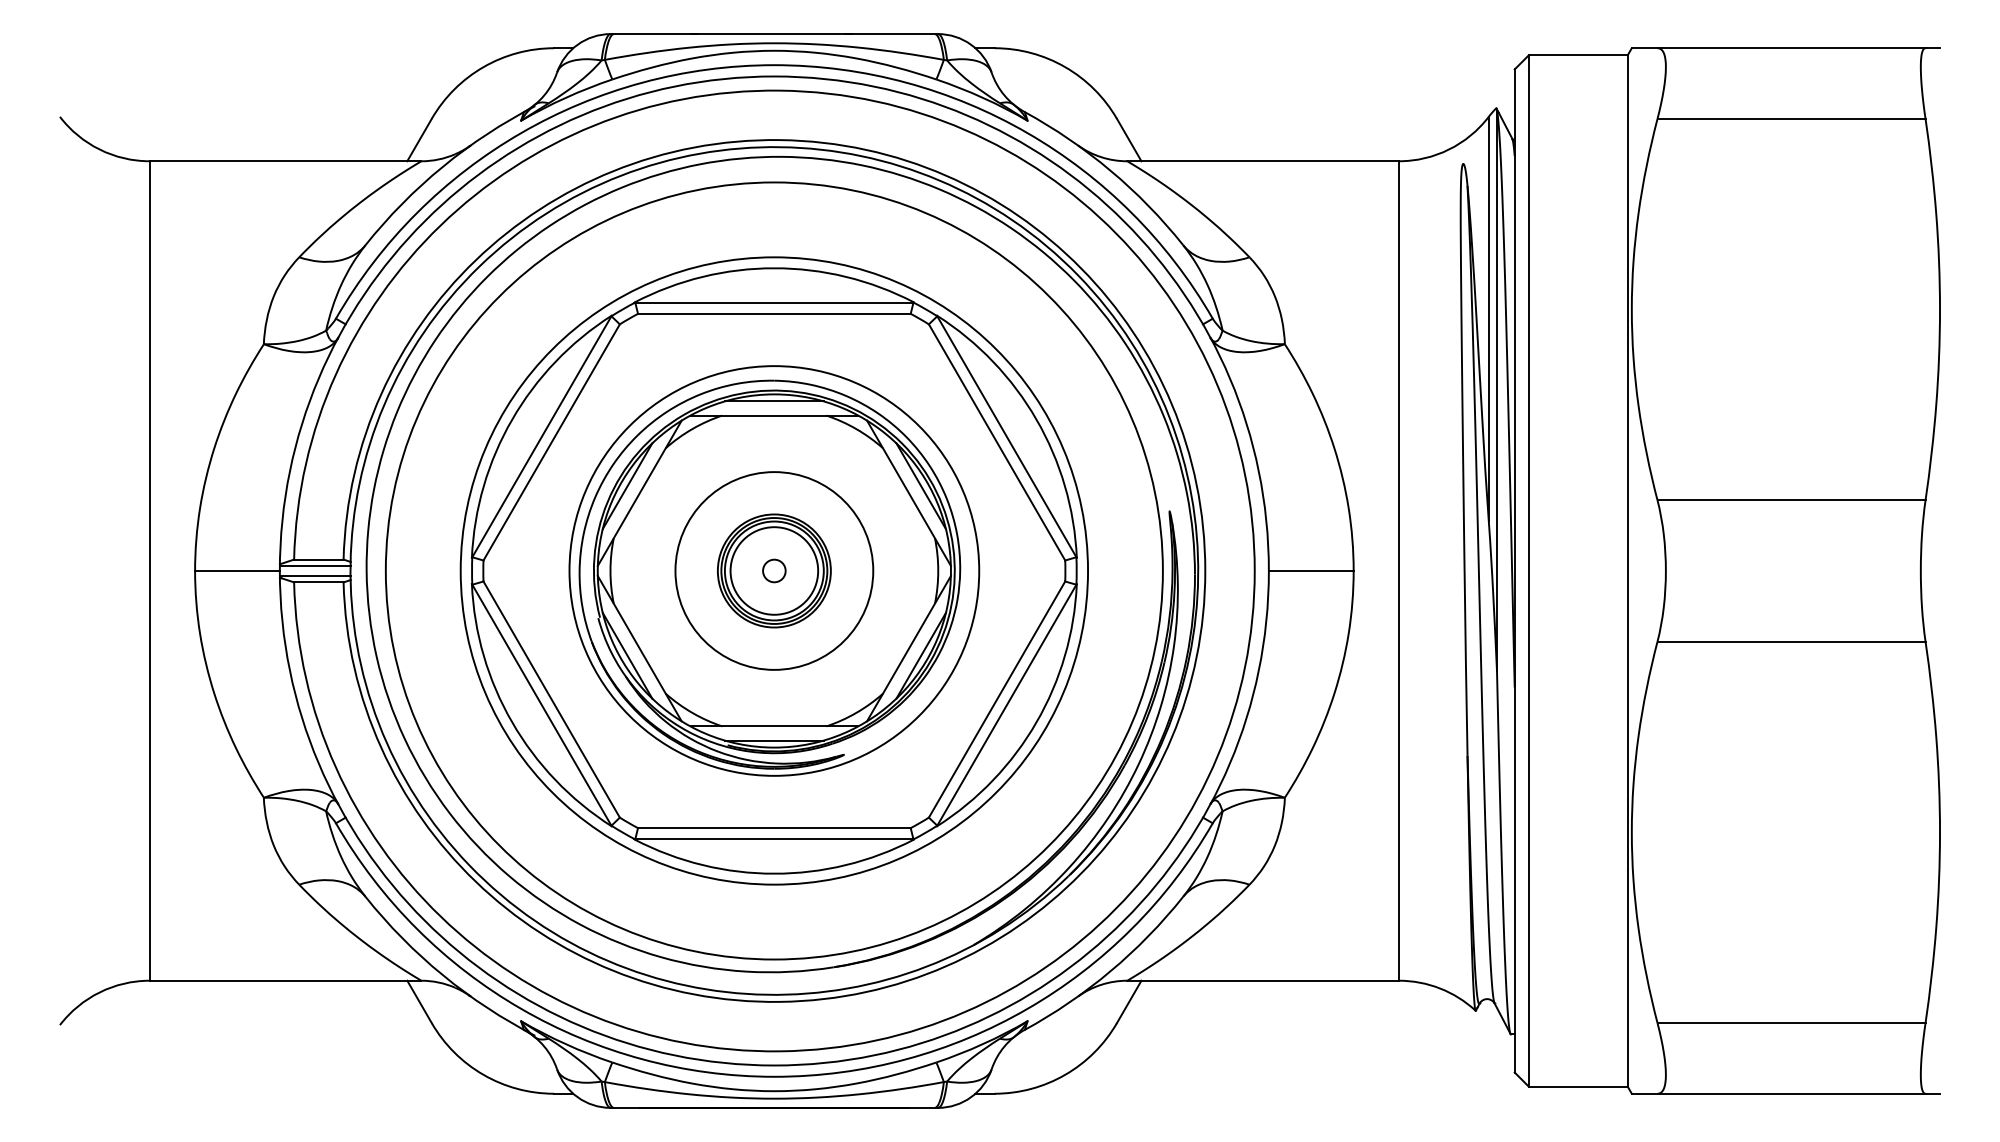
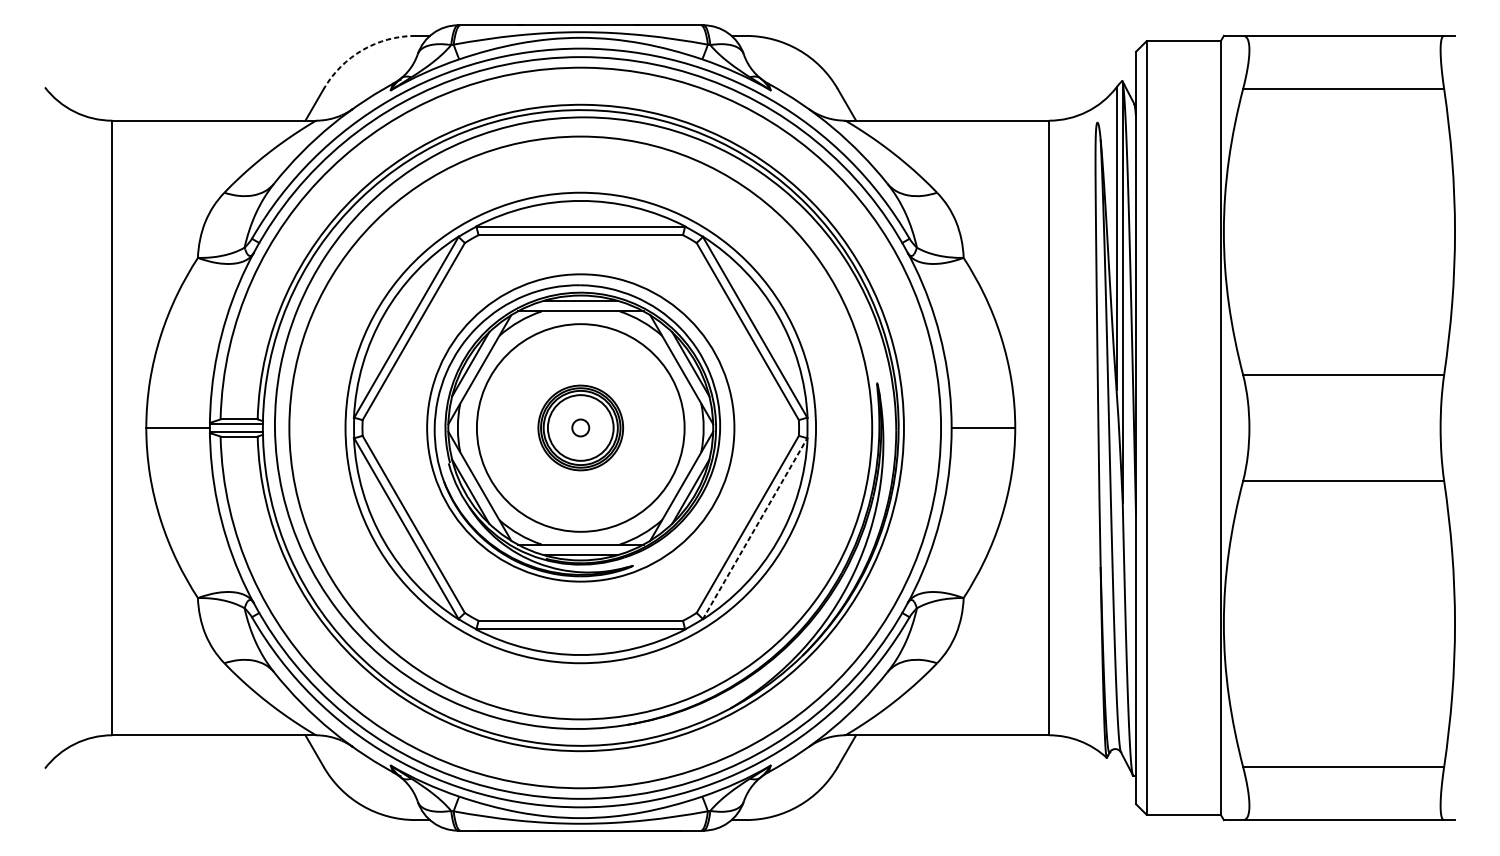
arc: (483, 67) -> (362, 50), solid -> dashed
circle: (774, 570) -> (580, 427), size x1.4
line: (1006, 705) -> (754, 528), solid -> dashed

